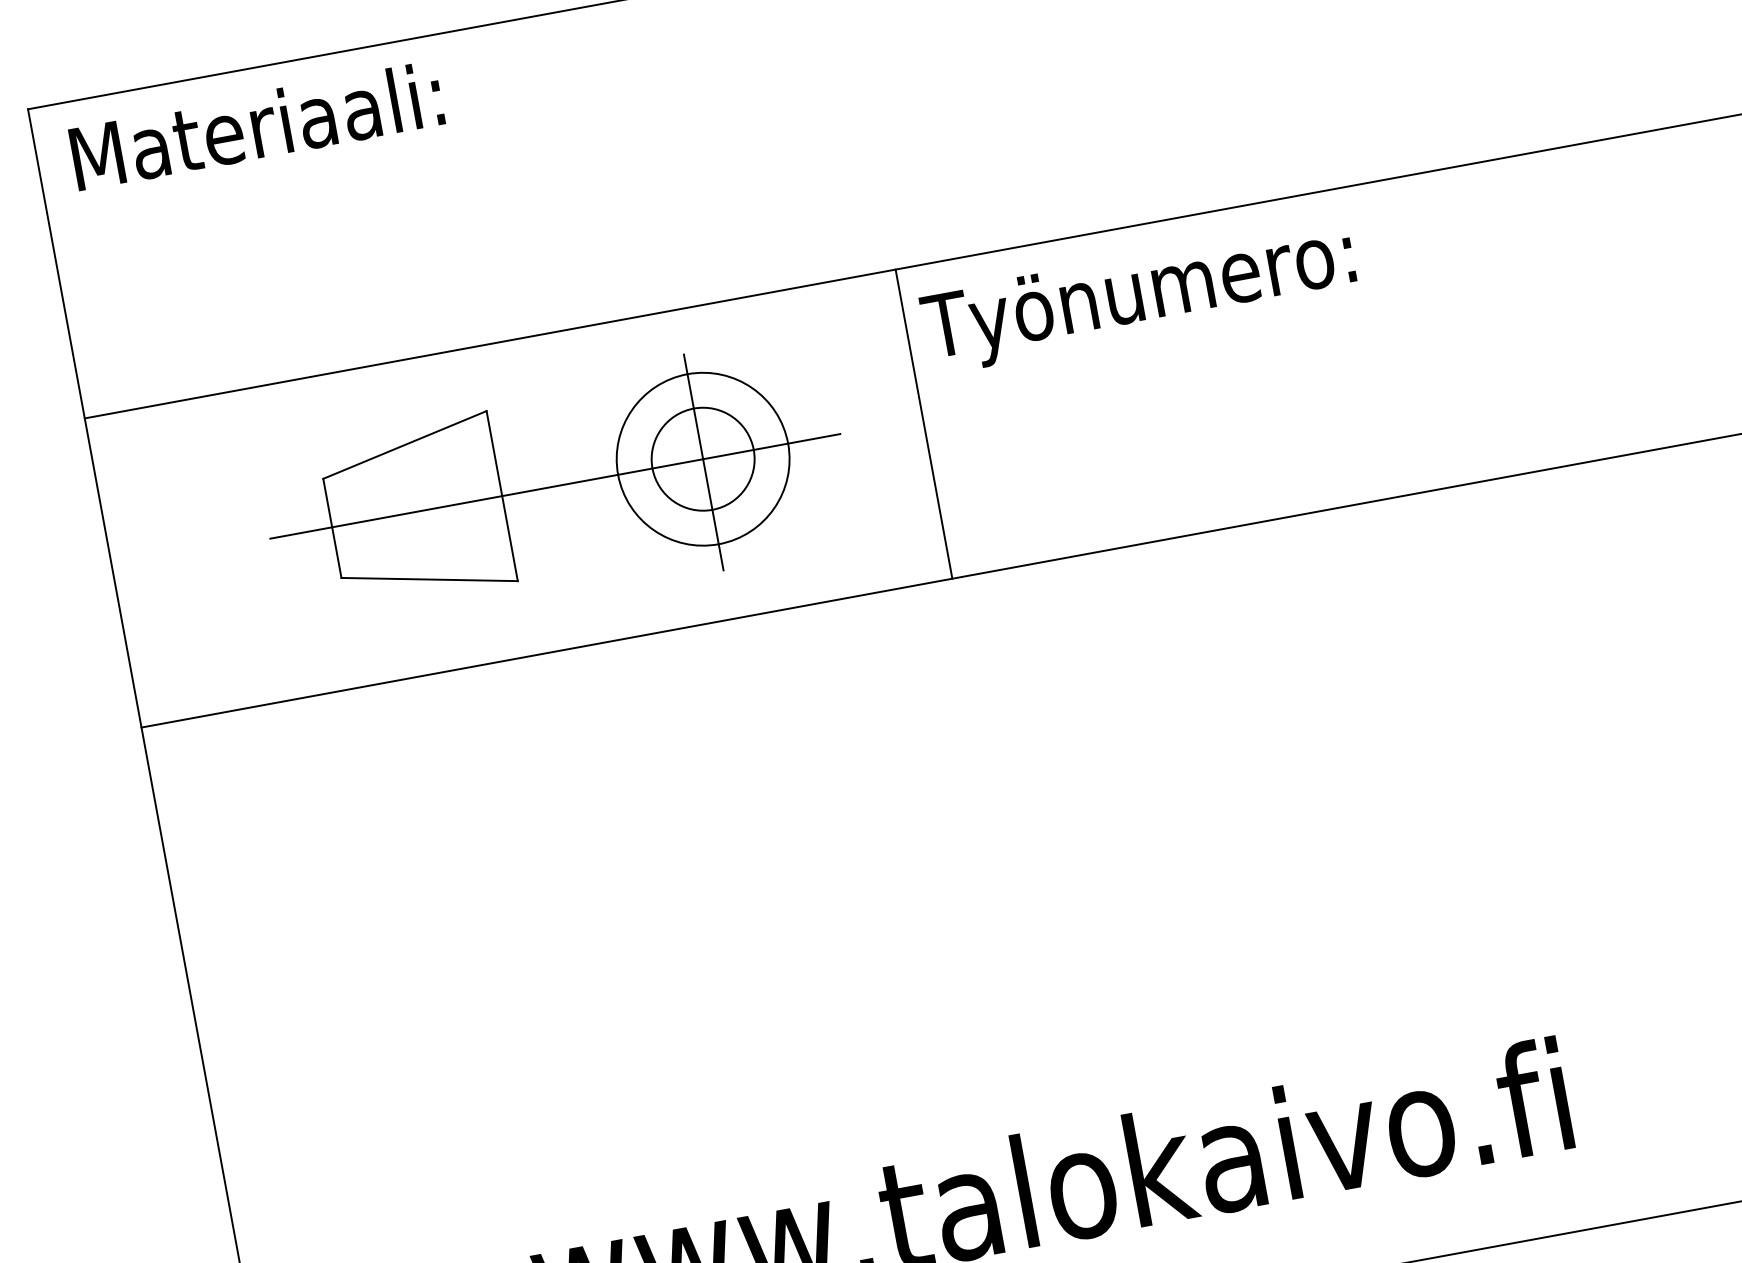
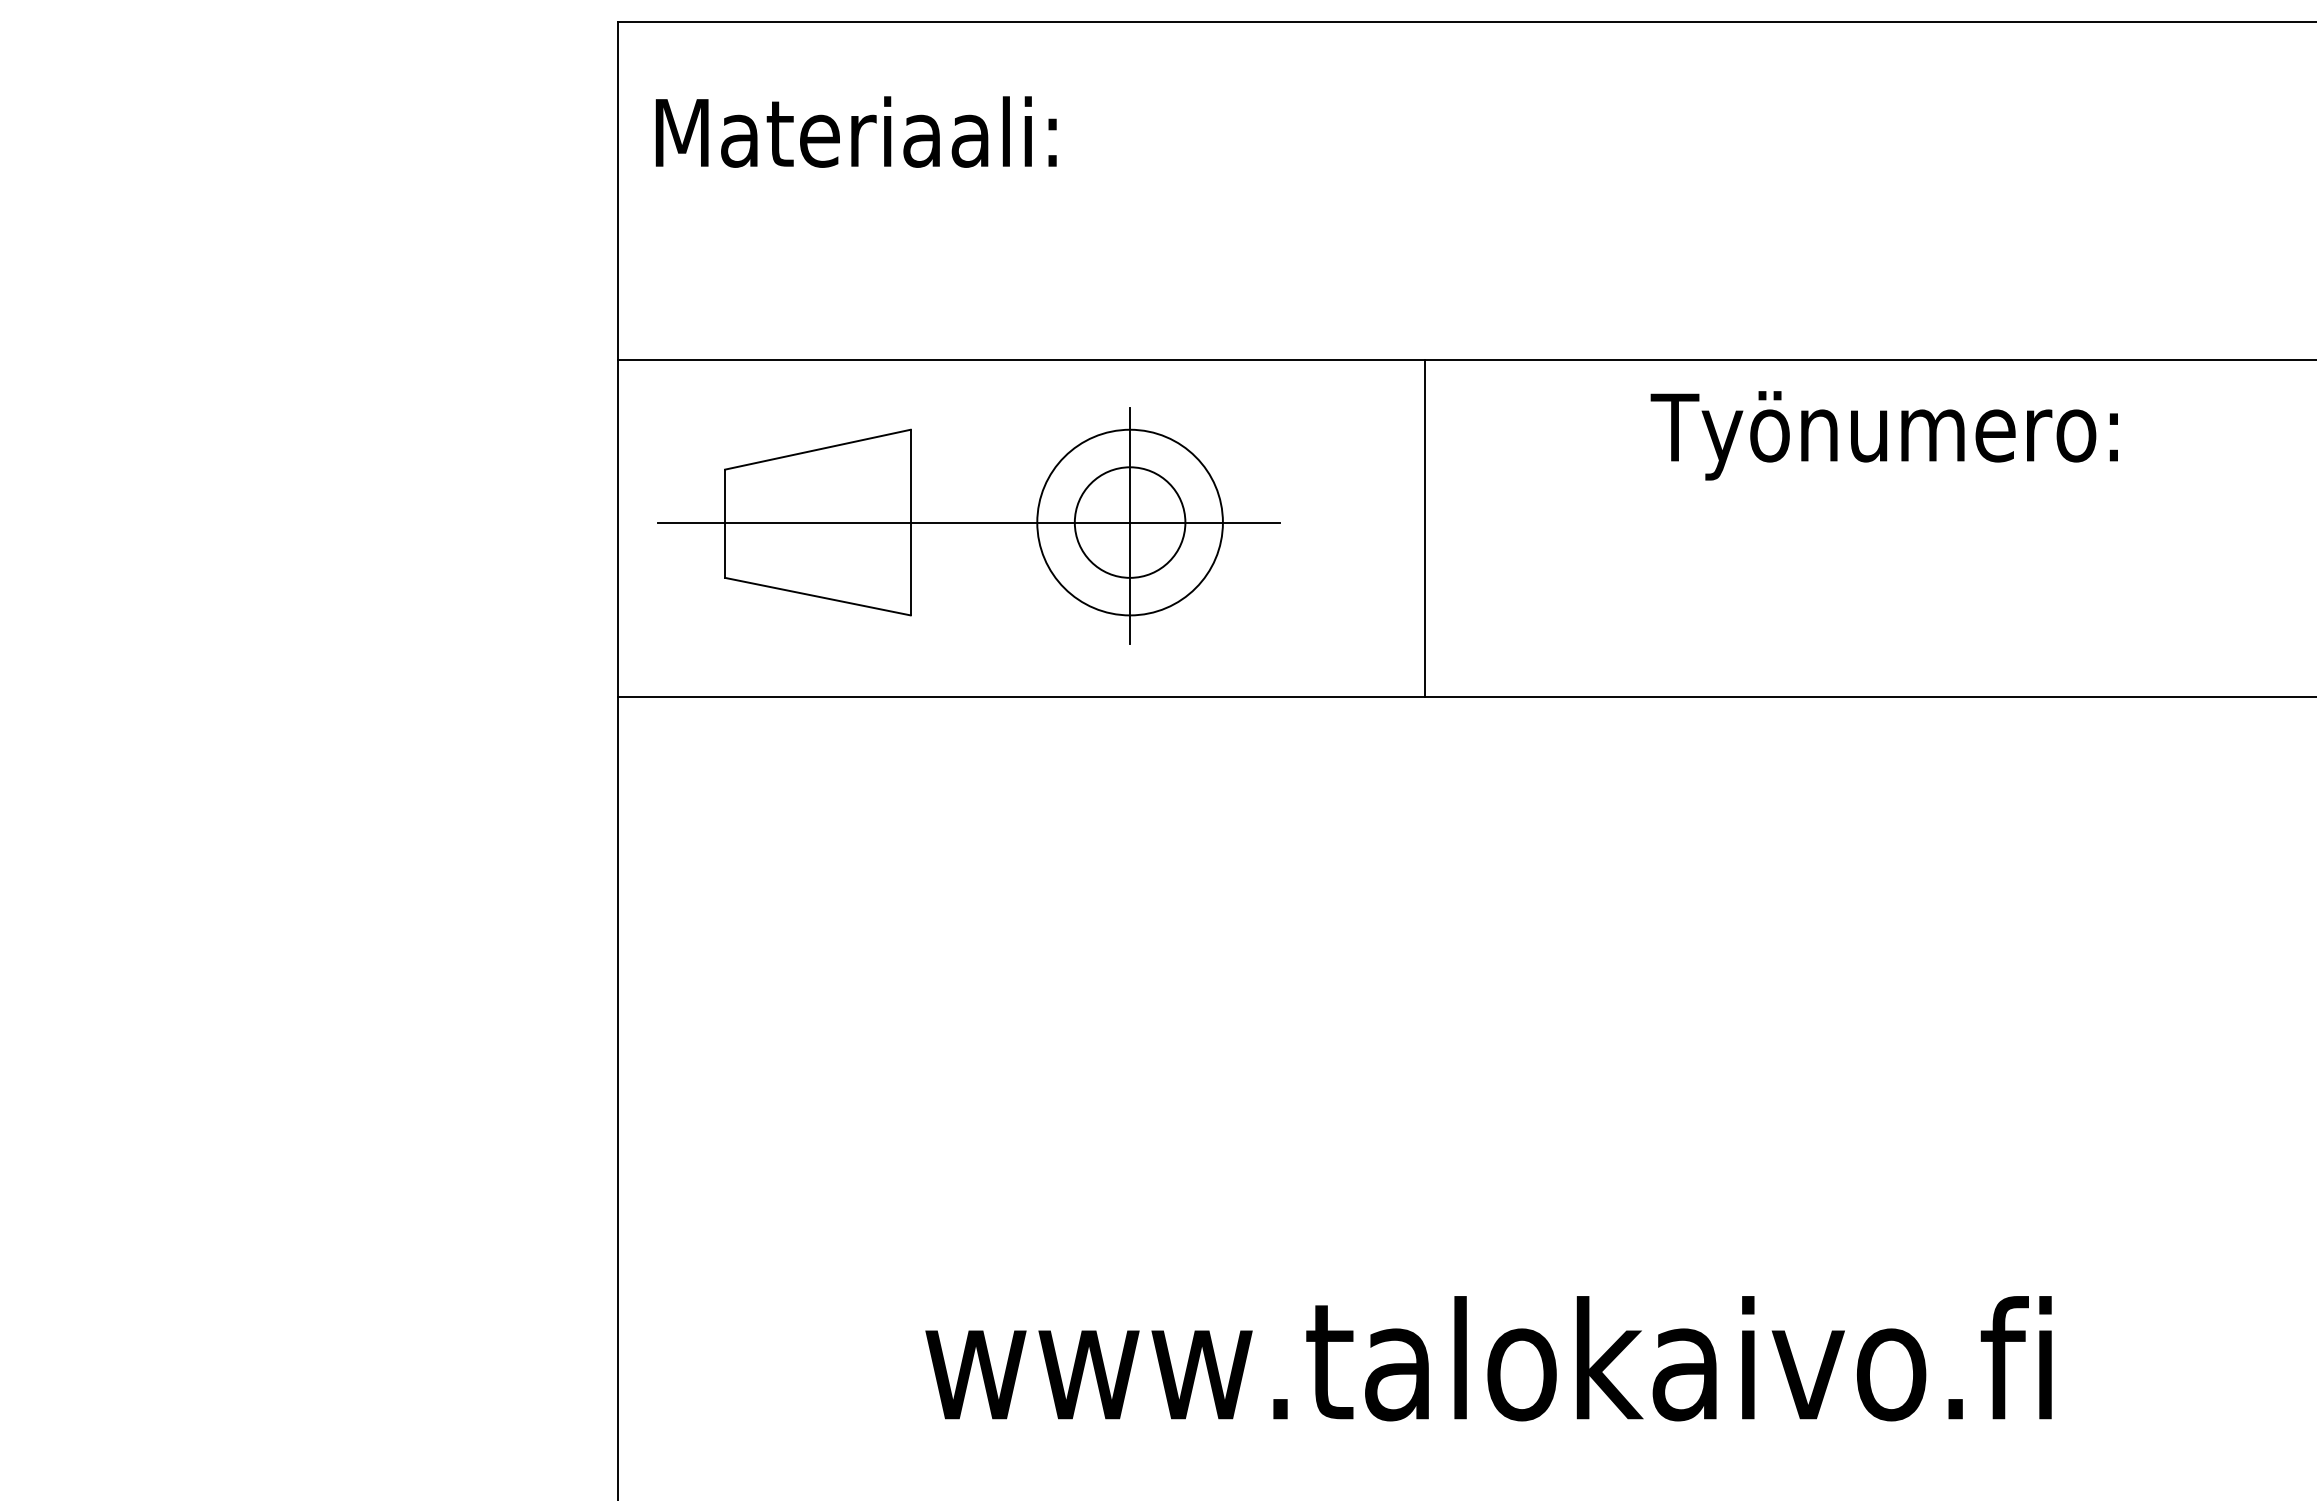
text: (256, 125) -> (855, 131), moved
text: (1138, 296) -> (1883, 435), moved
line: (924, 424) -> (1425, 528), moved
part: (555, 489) -> (968, 525), moved

